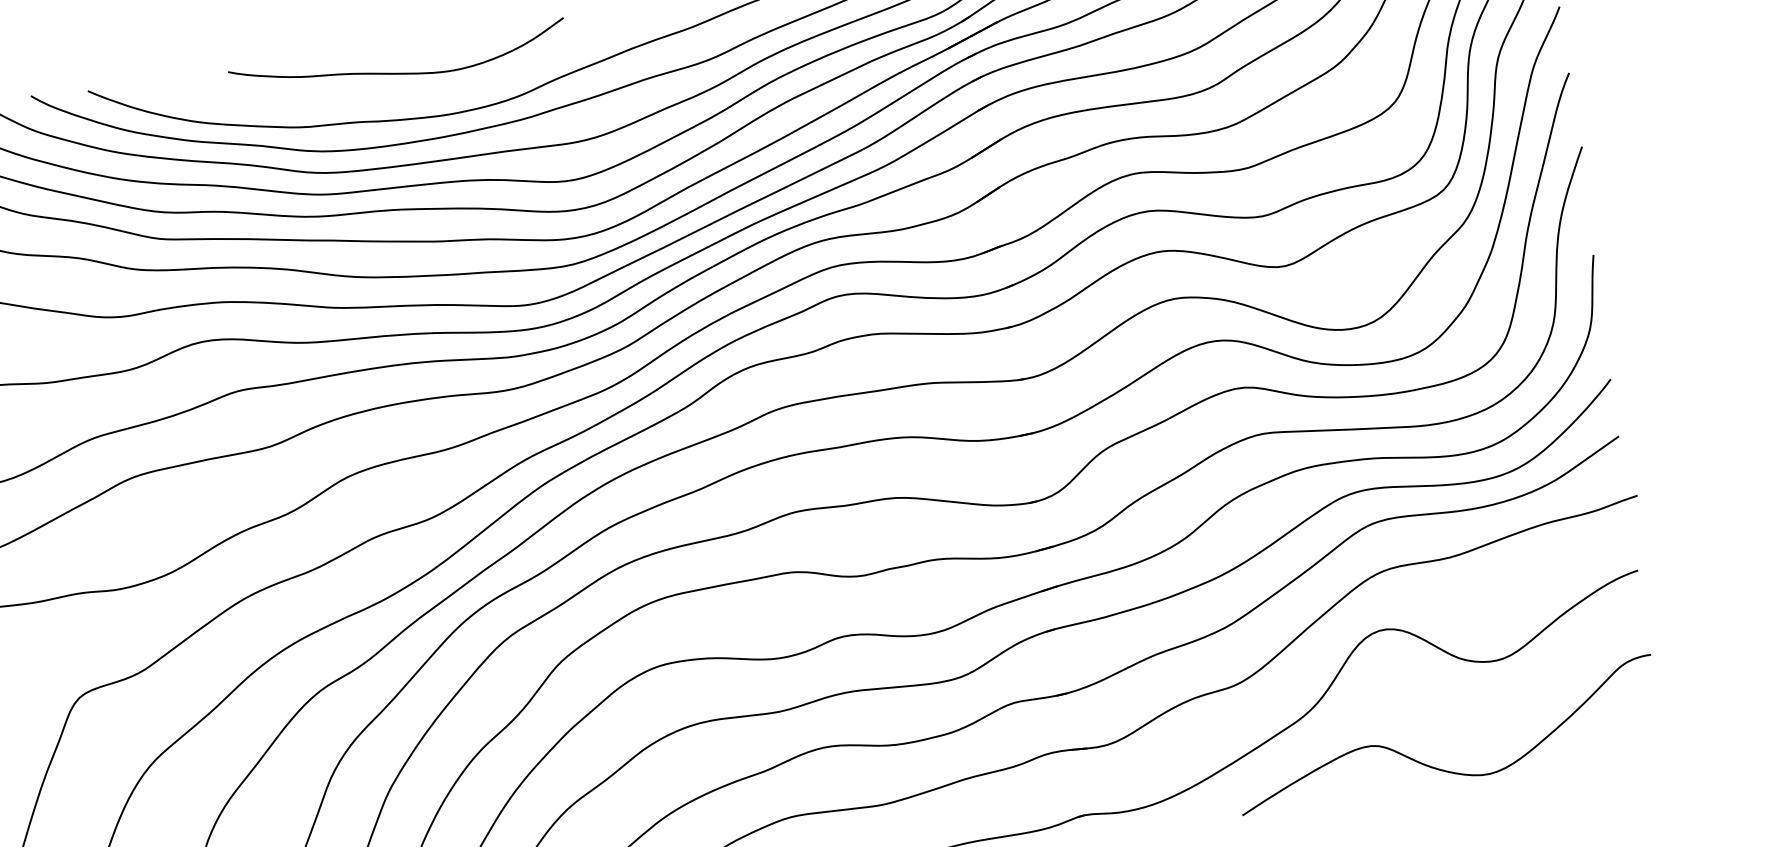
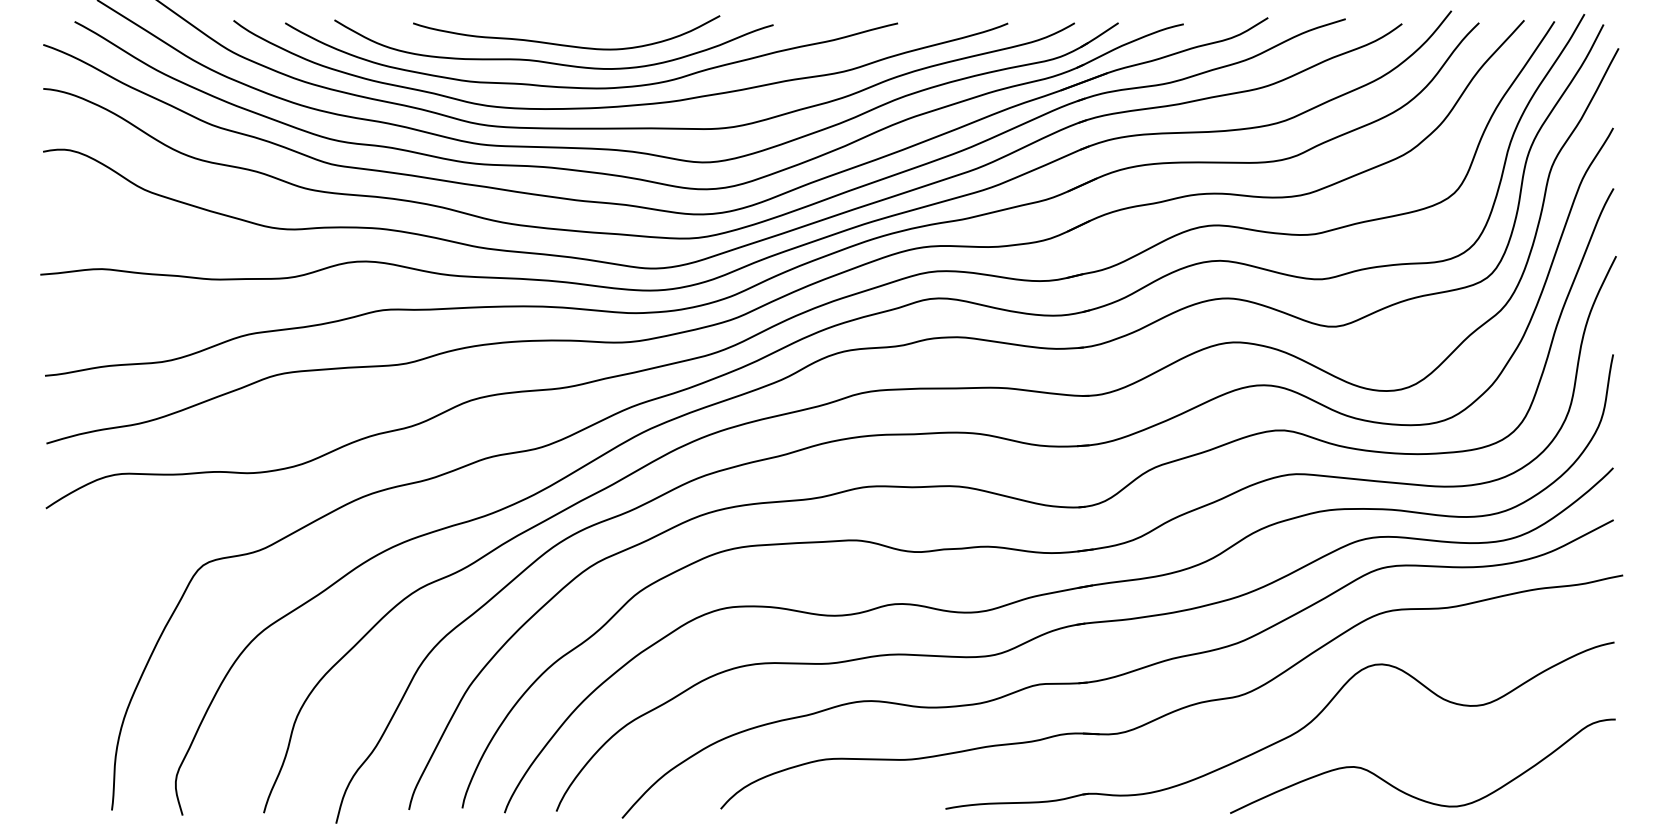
curve: (382, 93) -> (548, 61), added

